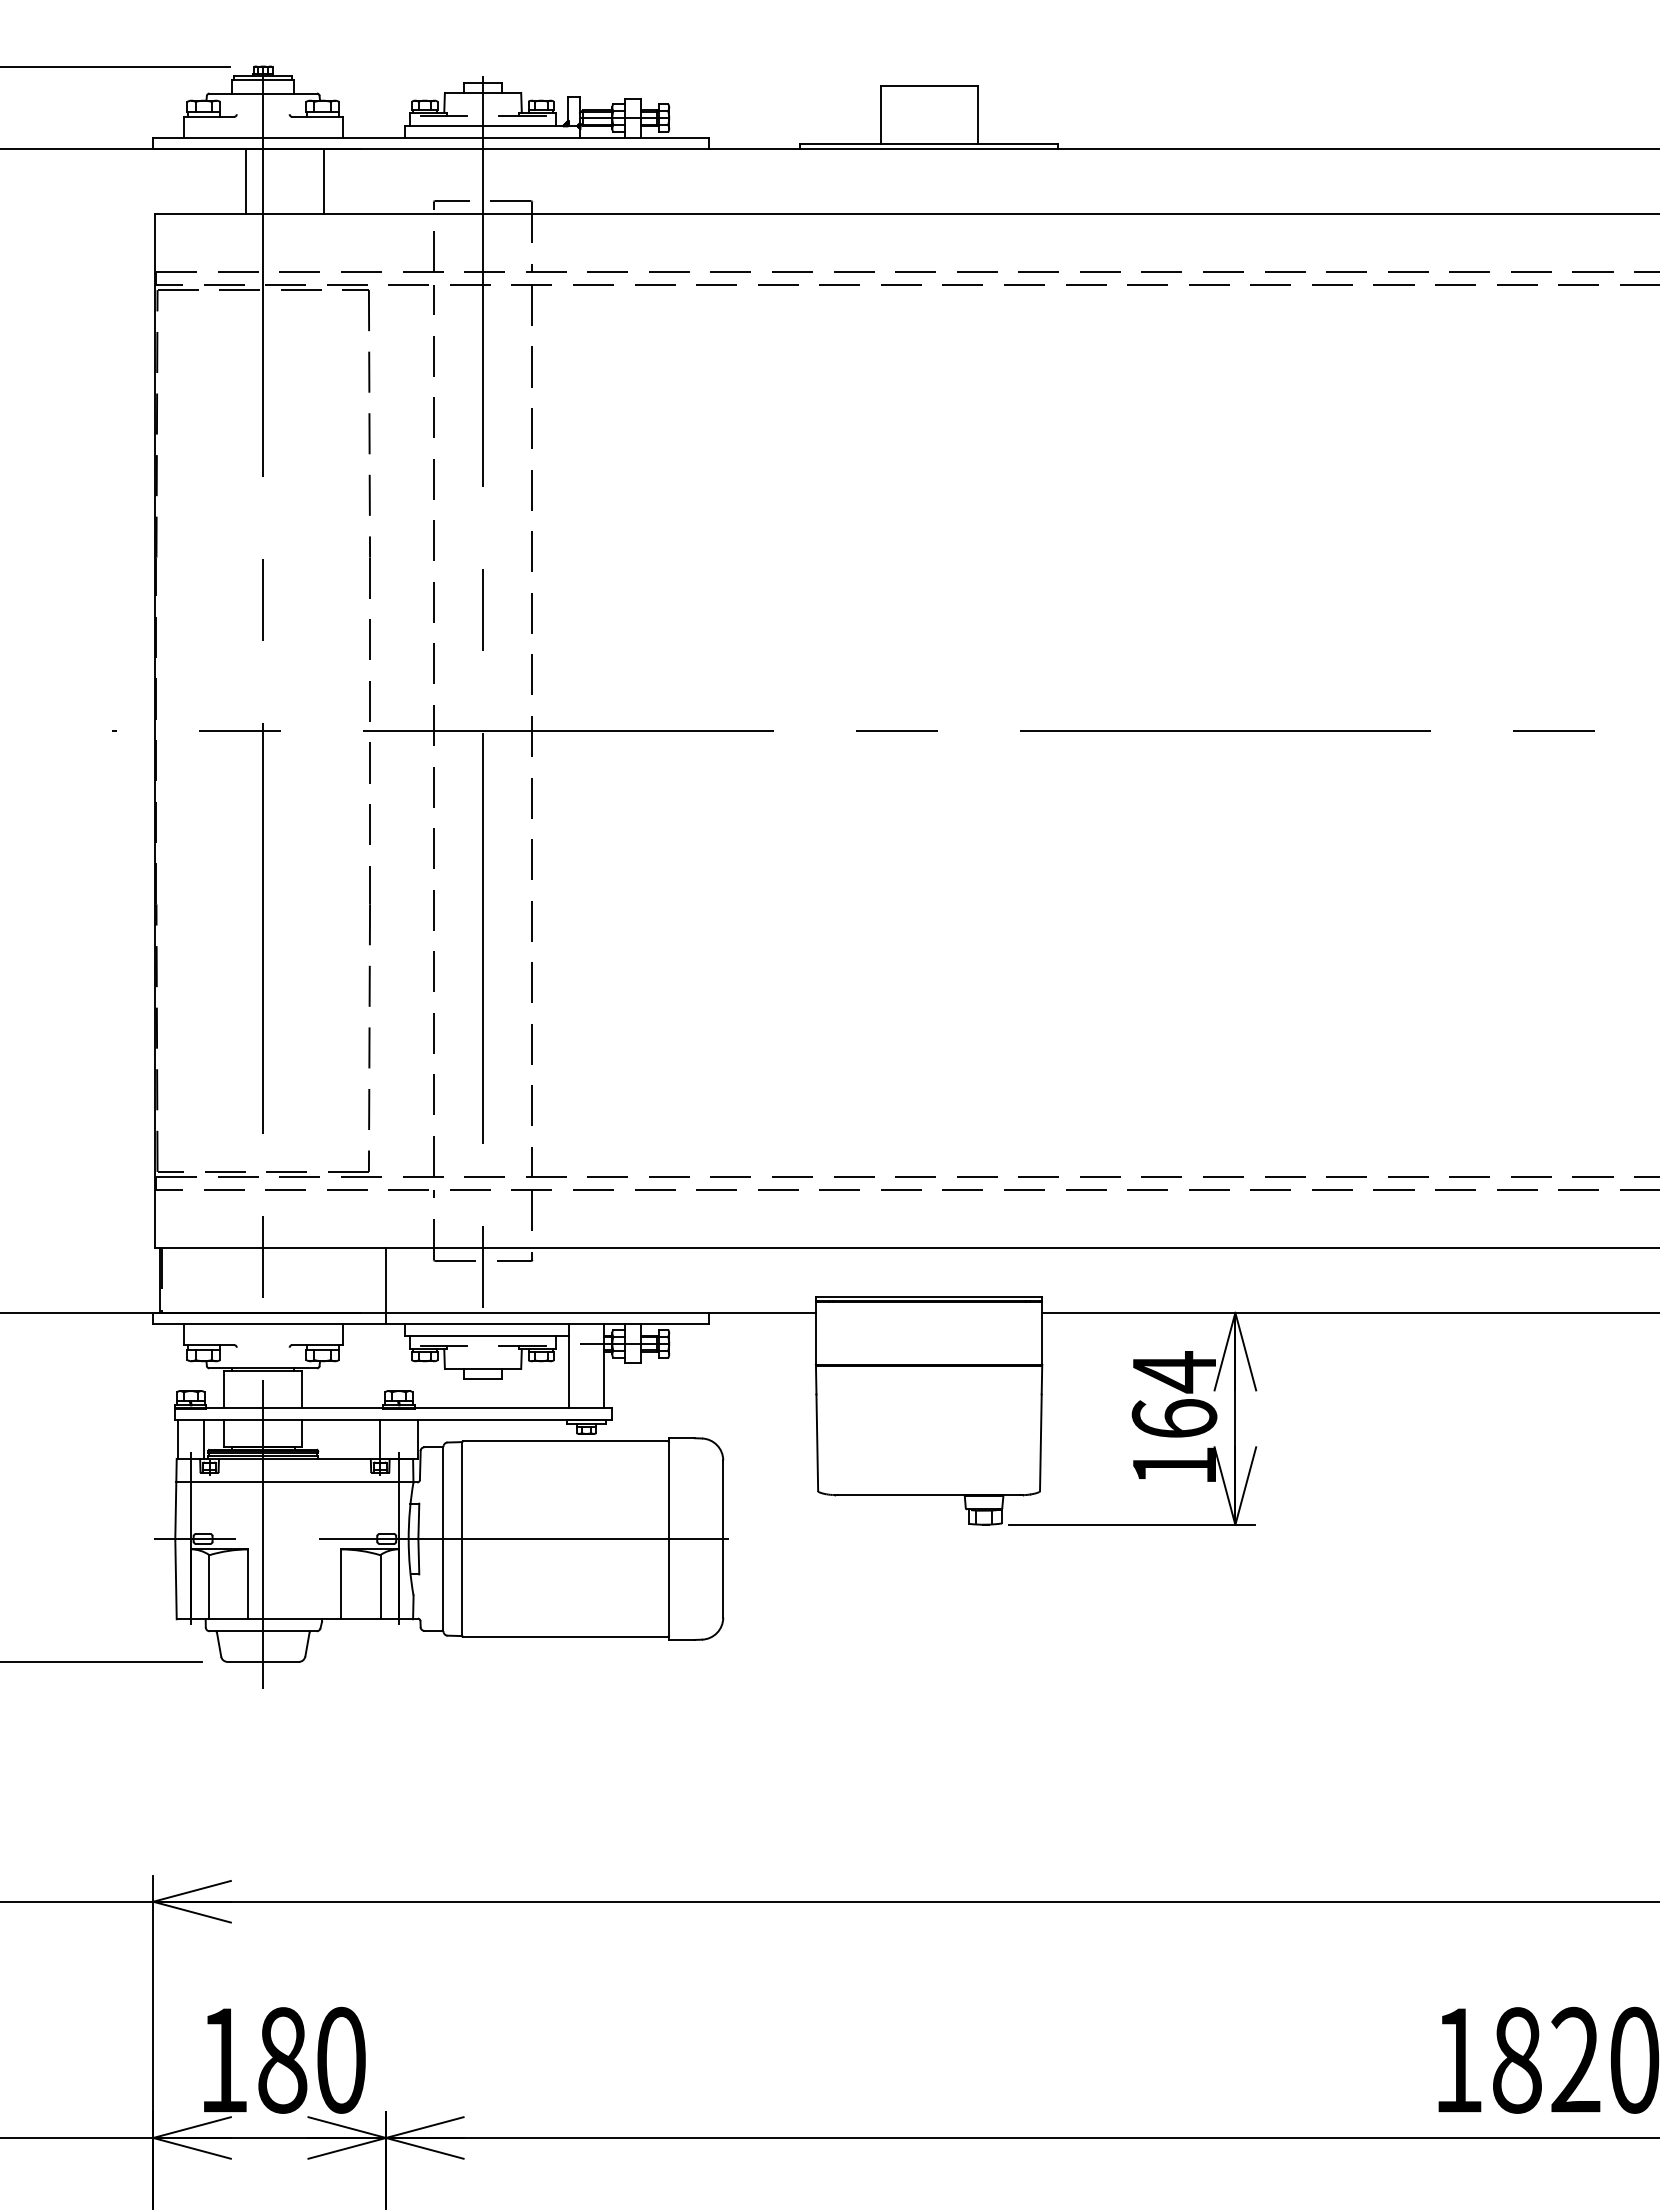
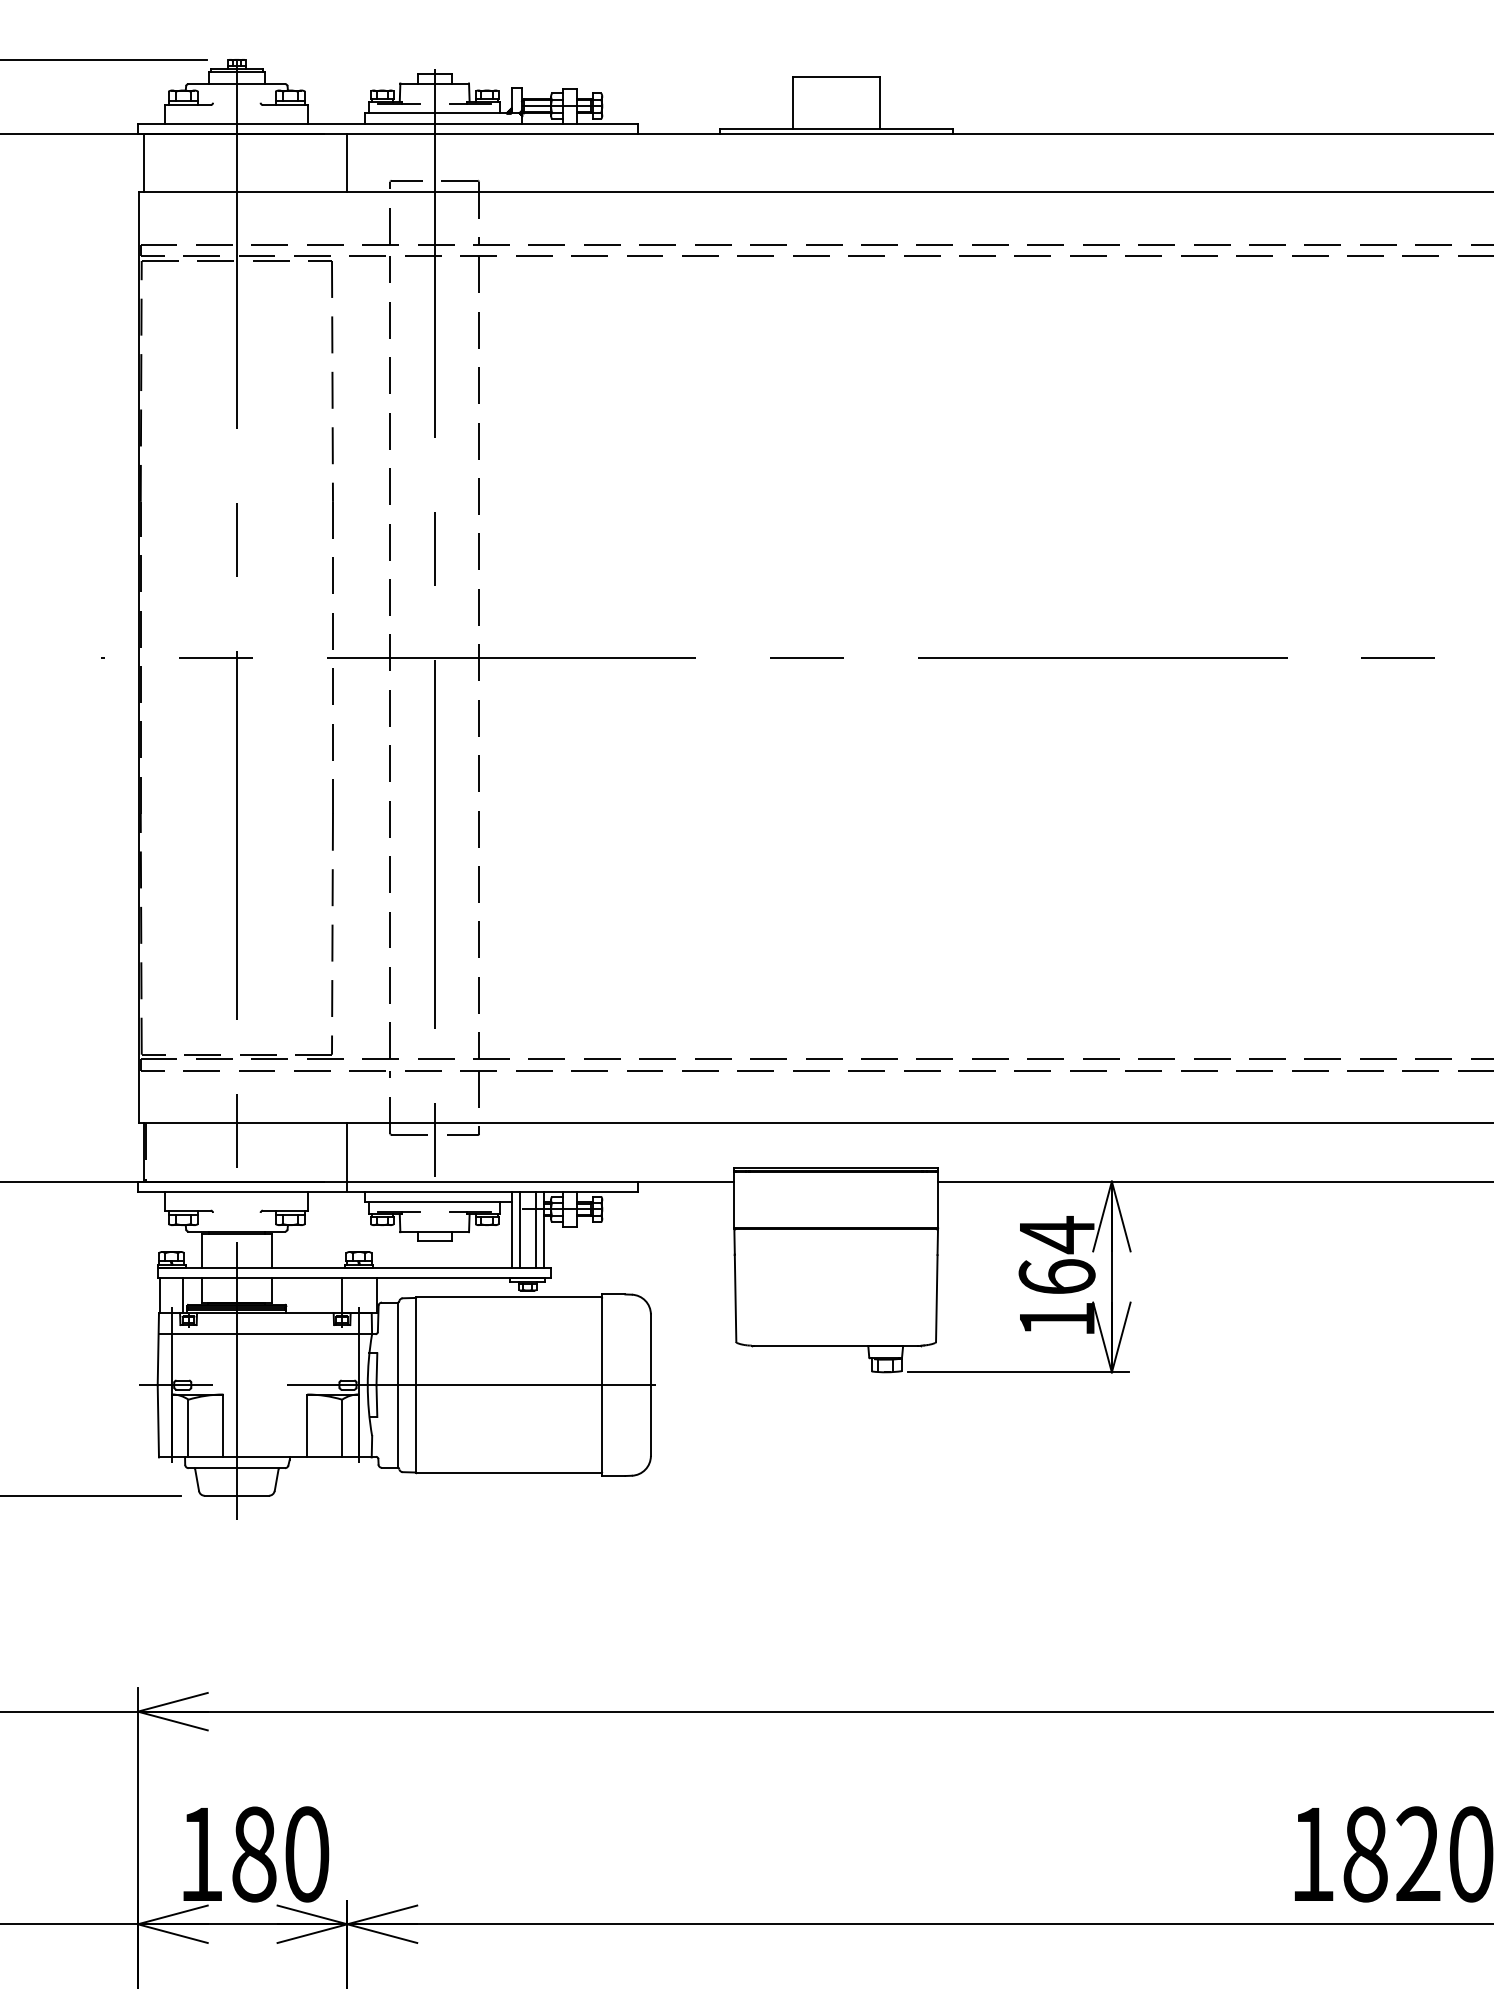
line: (245, 181) -> (143, 163), moved
line: (324, 181) -> (347, 163), moved
line: (577, 1366) -> (519, 1229), added
line: (595, 1366) -> (535, 1229), added

